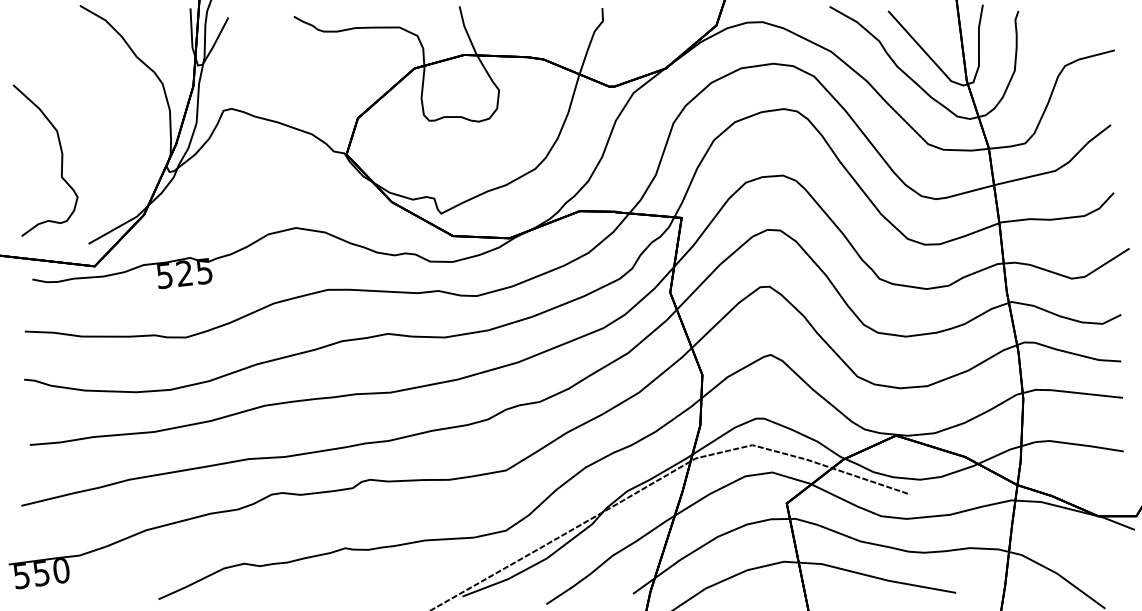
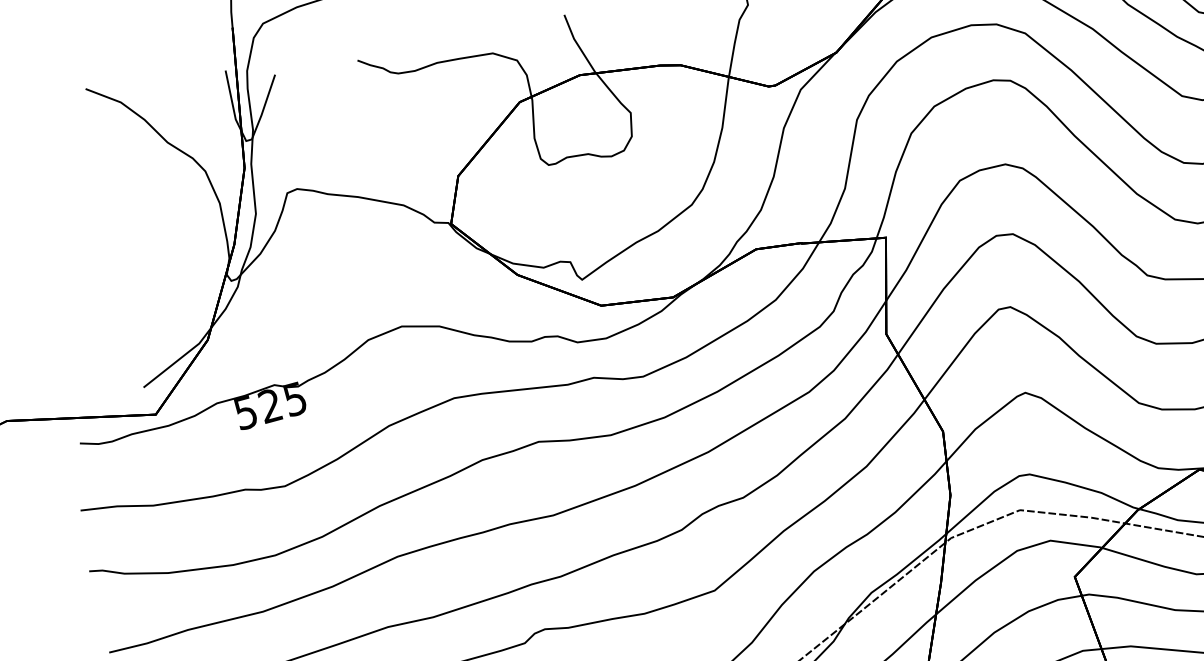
curve: (61, 160) -> (93, 287), removed

